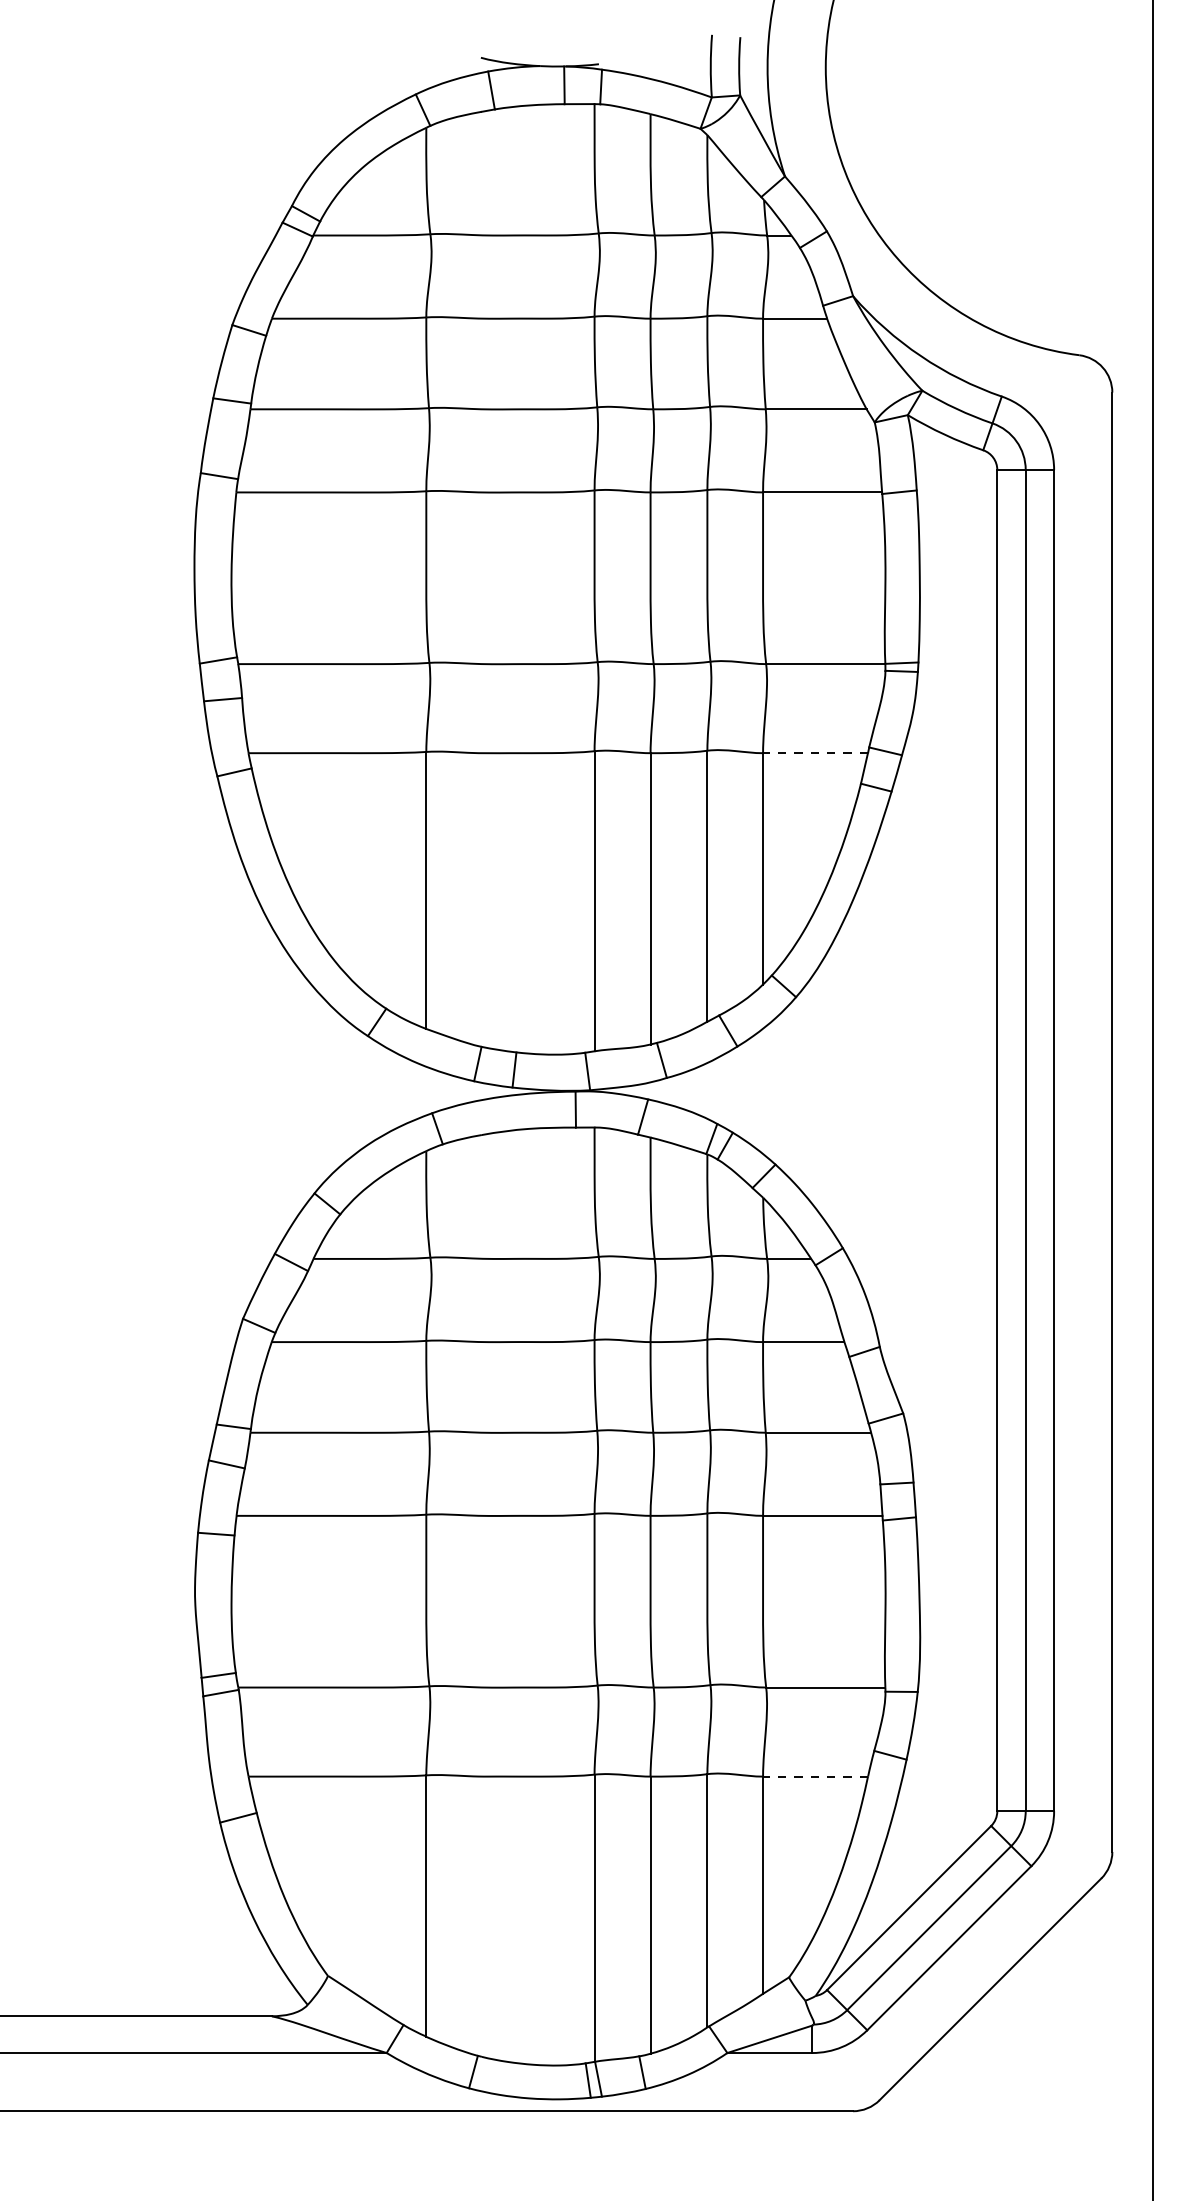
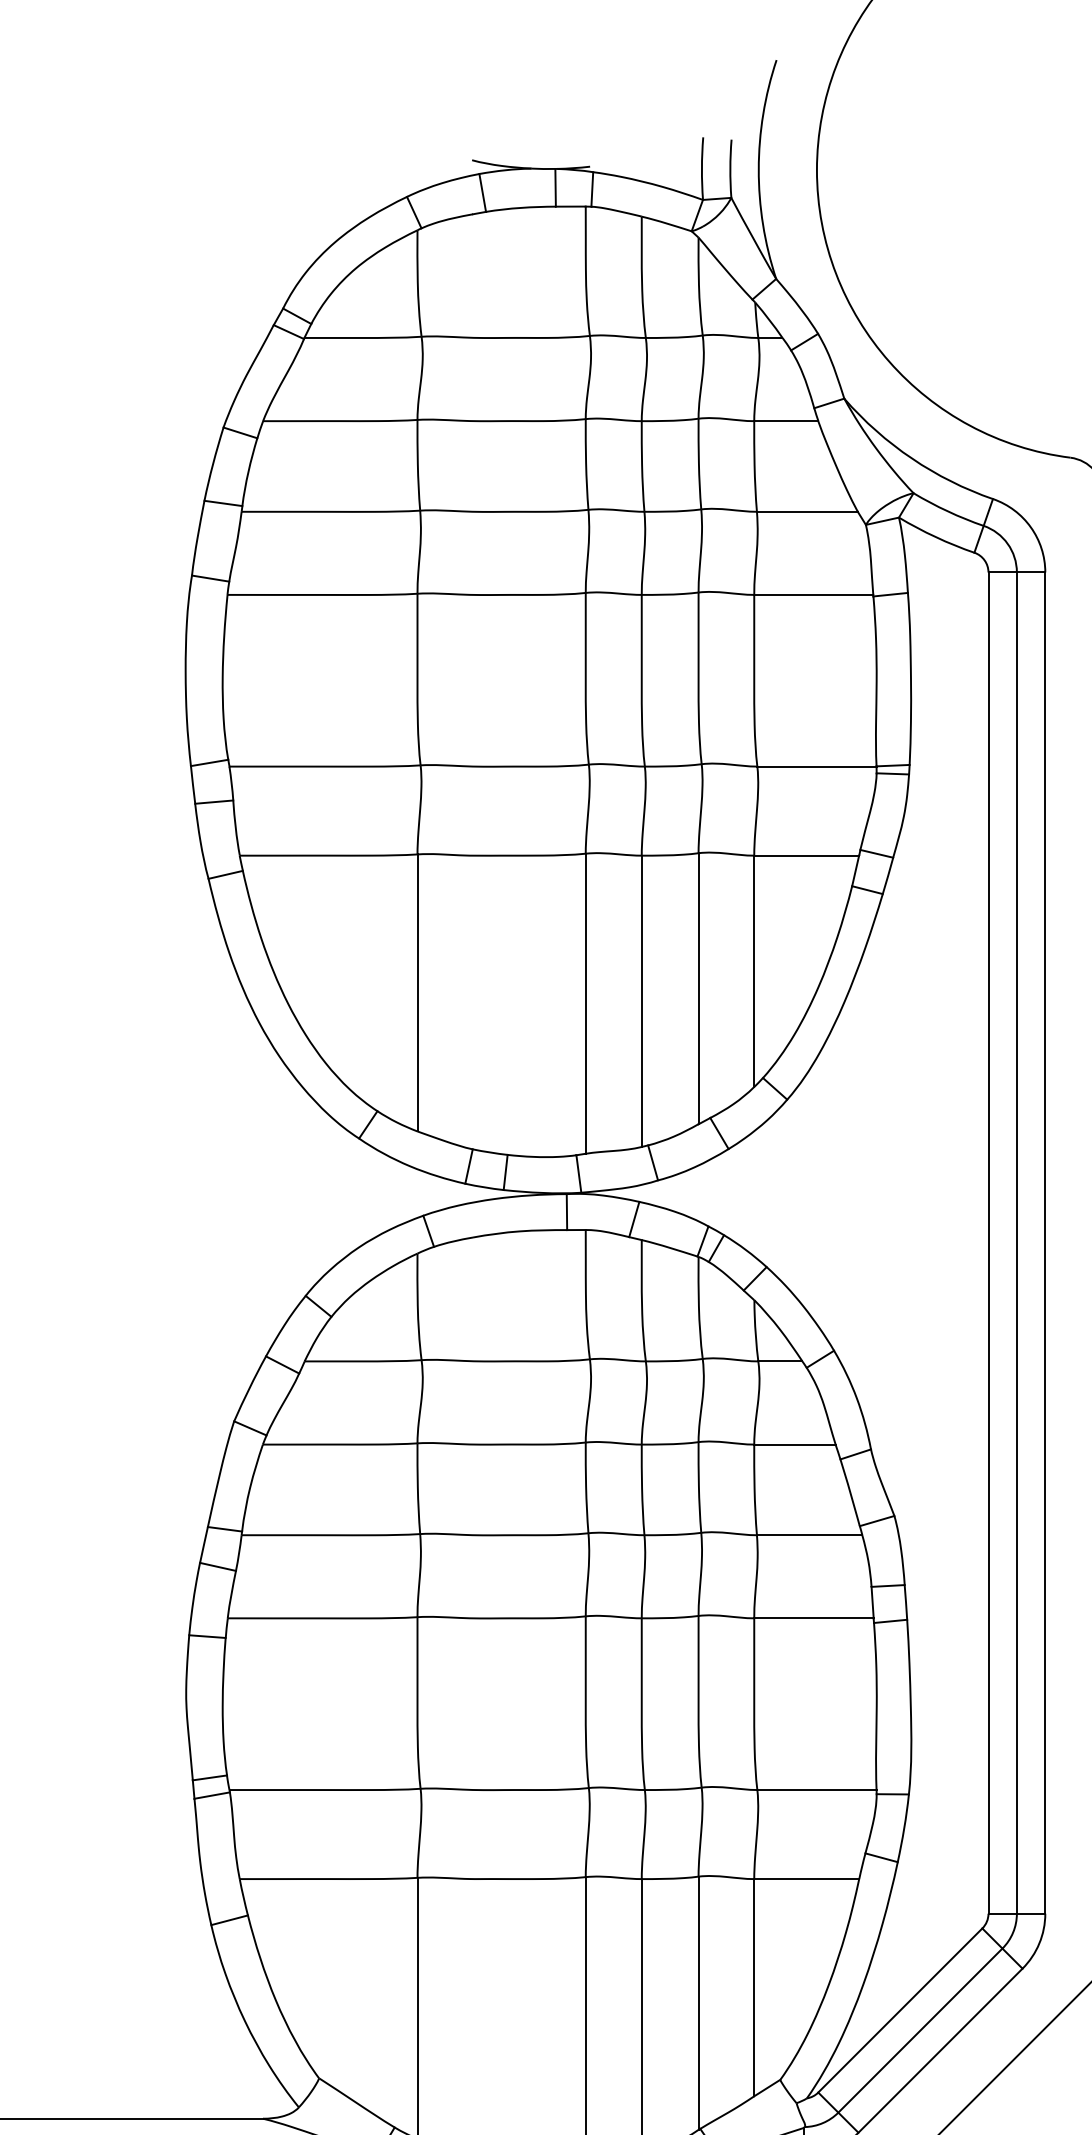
line: (815, 753) -> (806, 855), dashed -> solid
line: (815, 1776) -> (806, 1878), dashed -> solid

